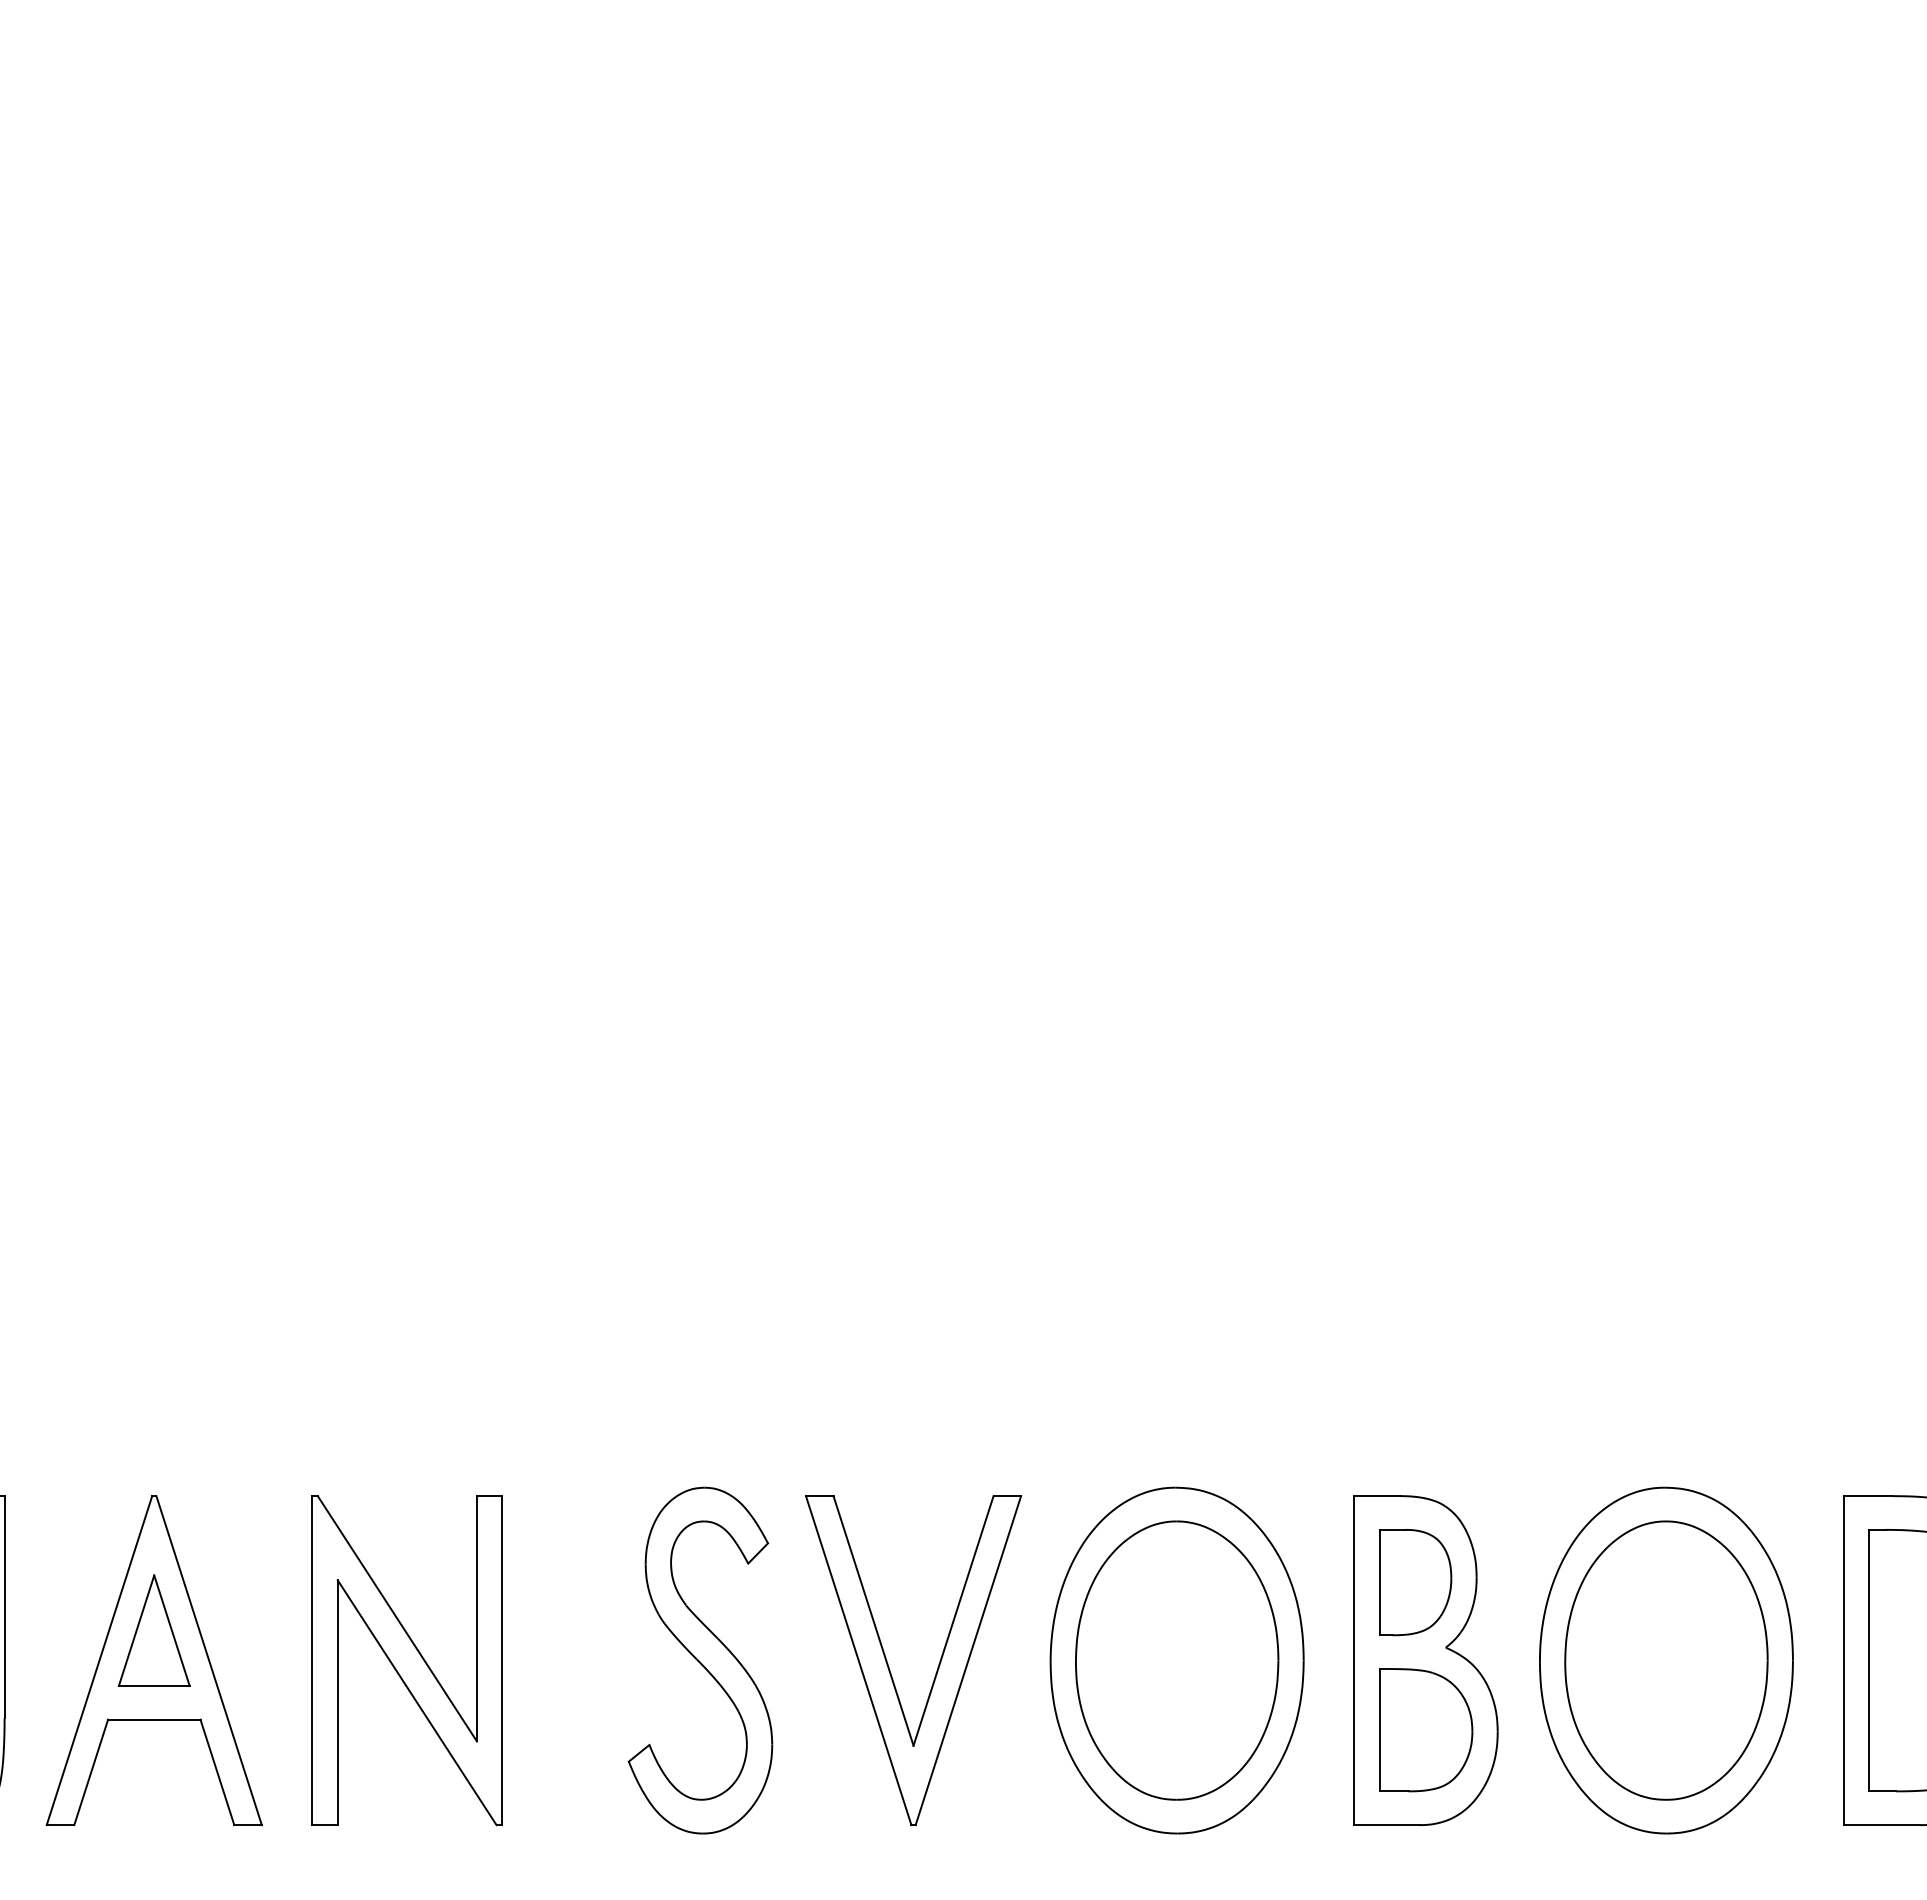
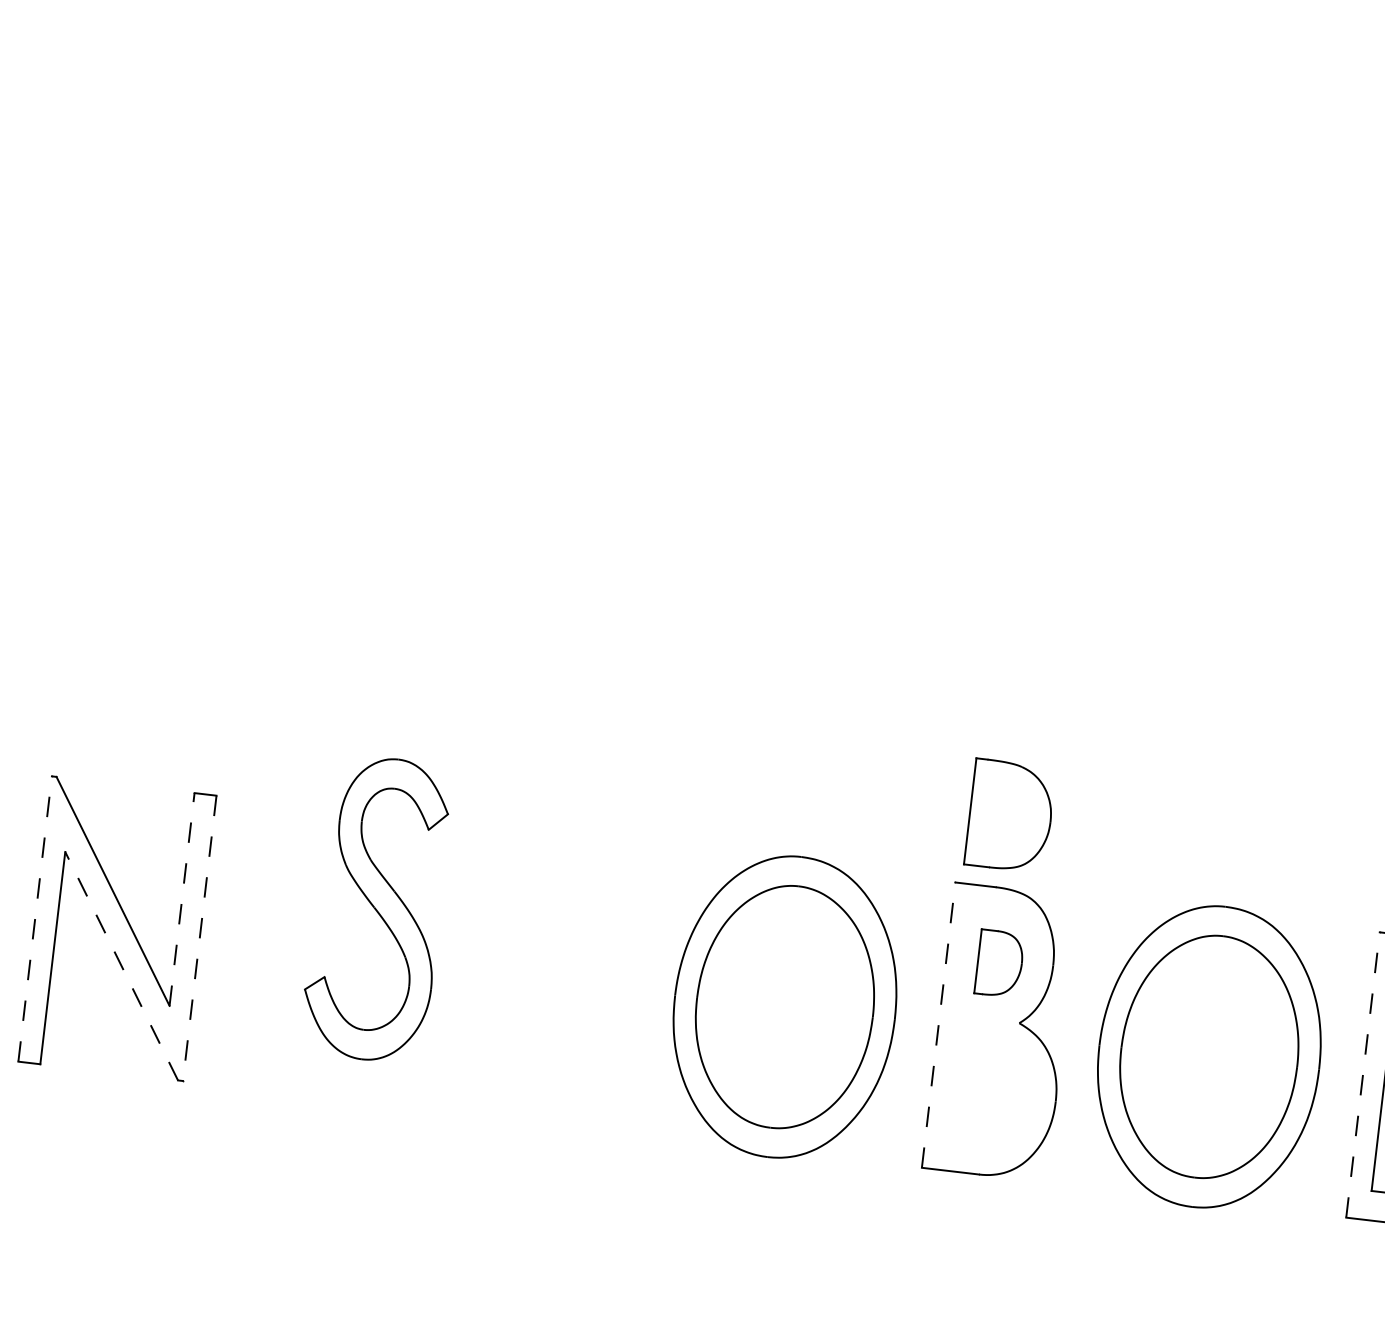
part: (1415, 1582) -> (999, 963), size x0.7
line: (476, 1618) -> (181, 899), solid -> dashed
line: (312, 1660) -> (35, 918), solid -> dashed
line: (502, 1660) -> (199, 938), solid -> dashed
part: (700, 1660) -> (377, 909), moved
line: (1354, 1660) -> (938, 1025), solid -> dashed
line: (1843, 1660) -> (1362, 1074), solid -> dashed
part: (890, 1669) -> (535, 985), removed
line: (417, 1702) -> (121, 966), solid -> dashed
part: (1426, 1730) -> (1010, 816), moved

